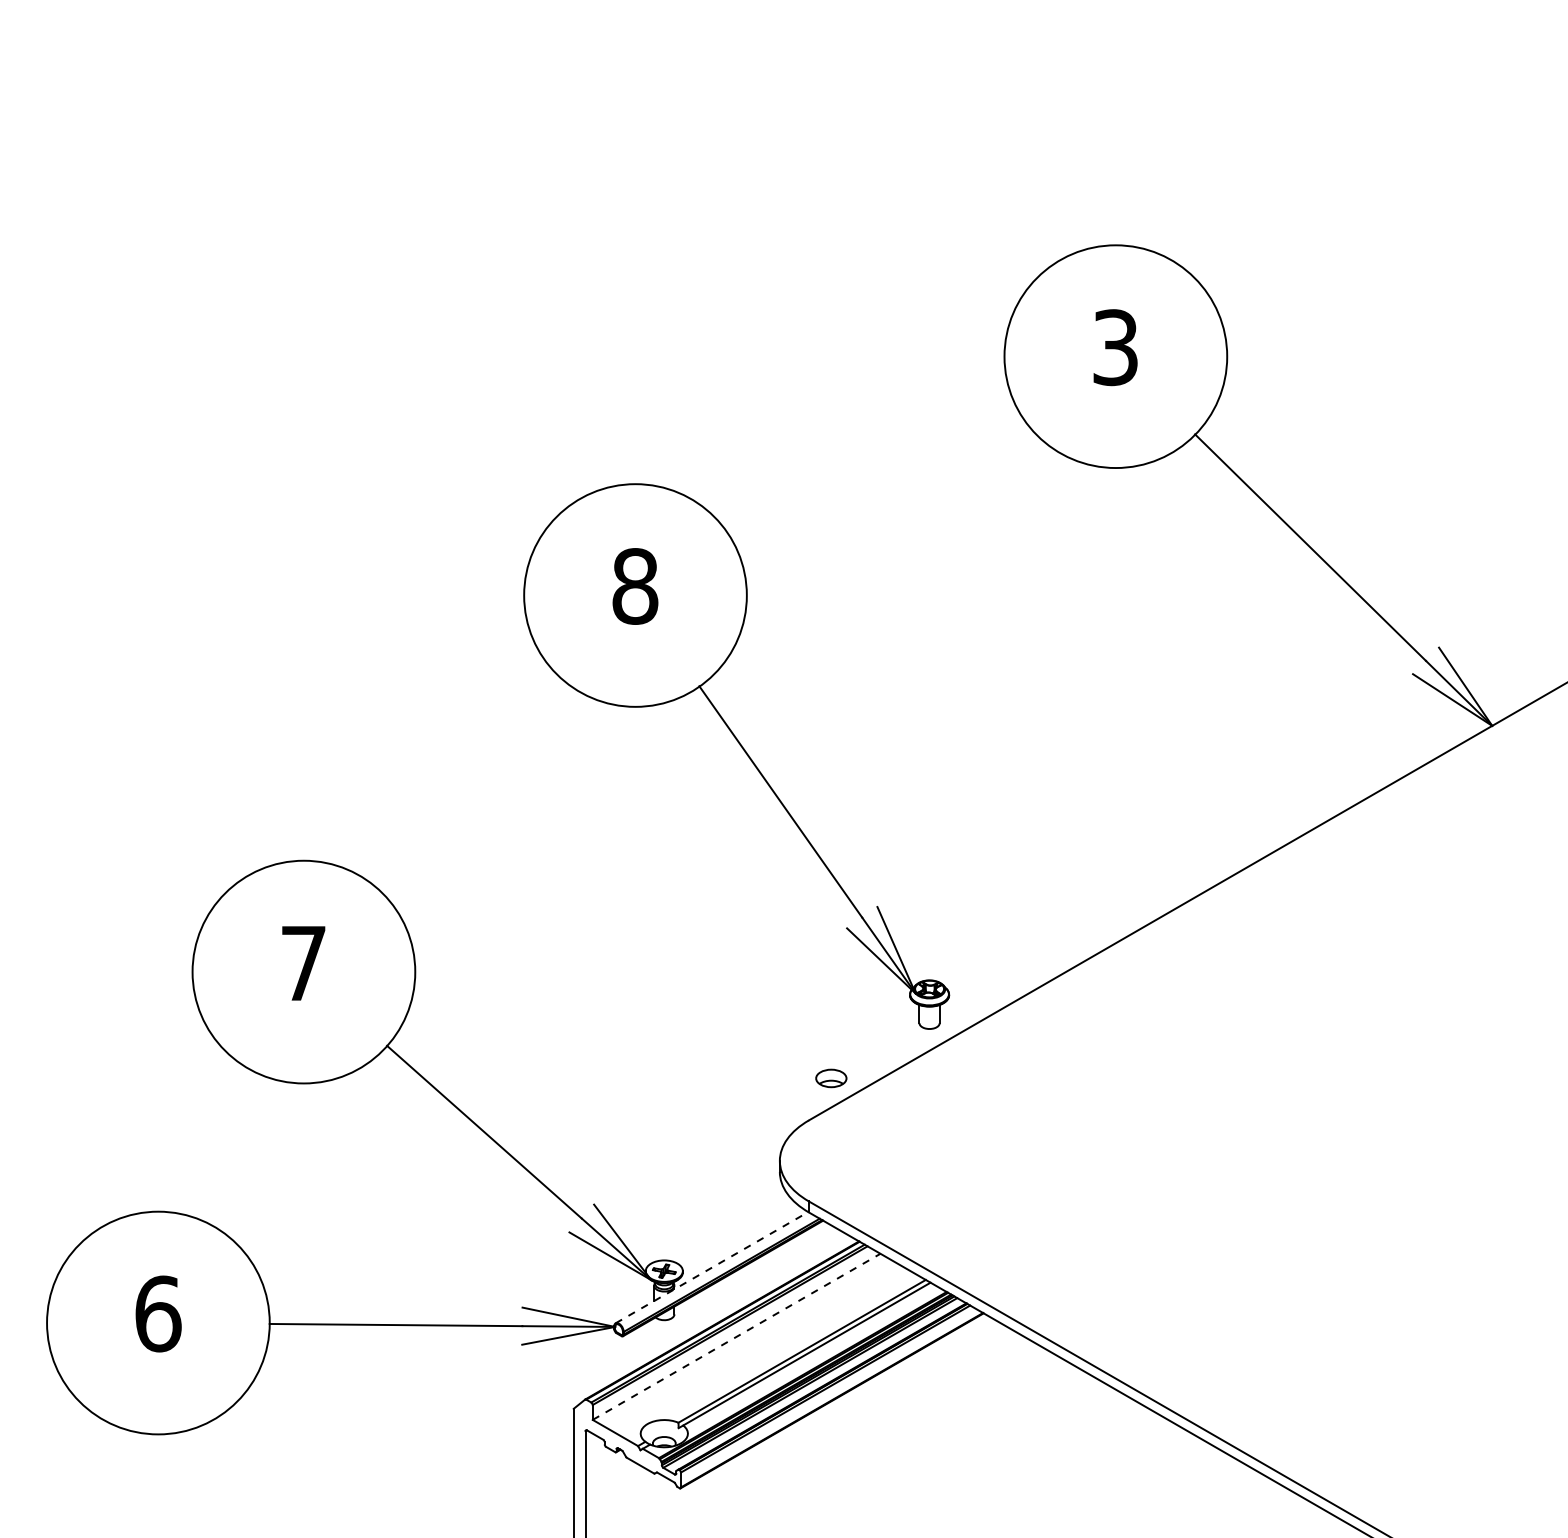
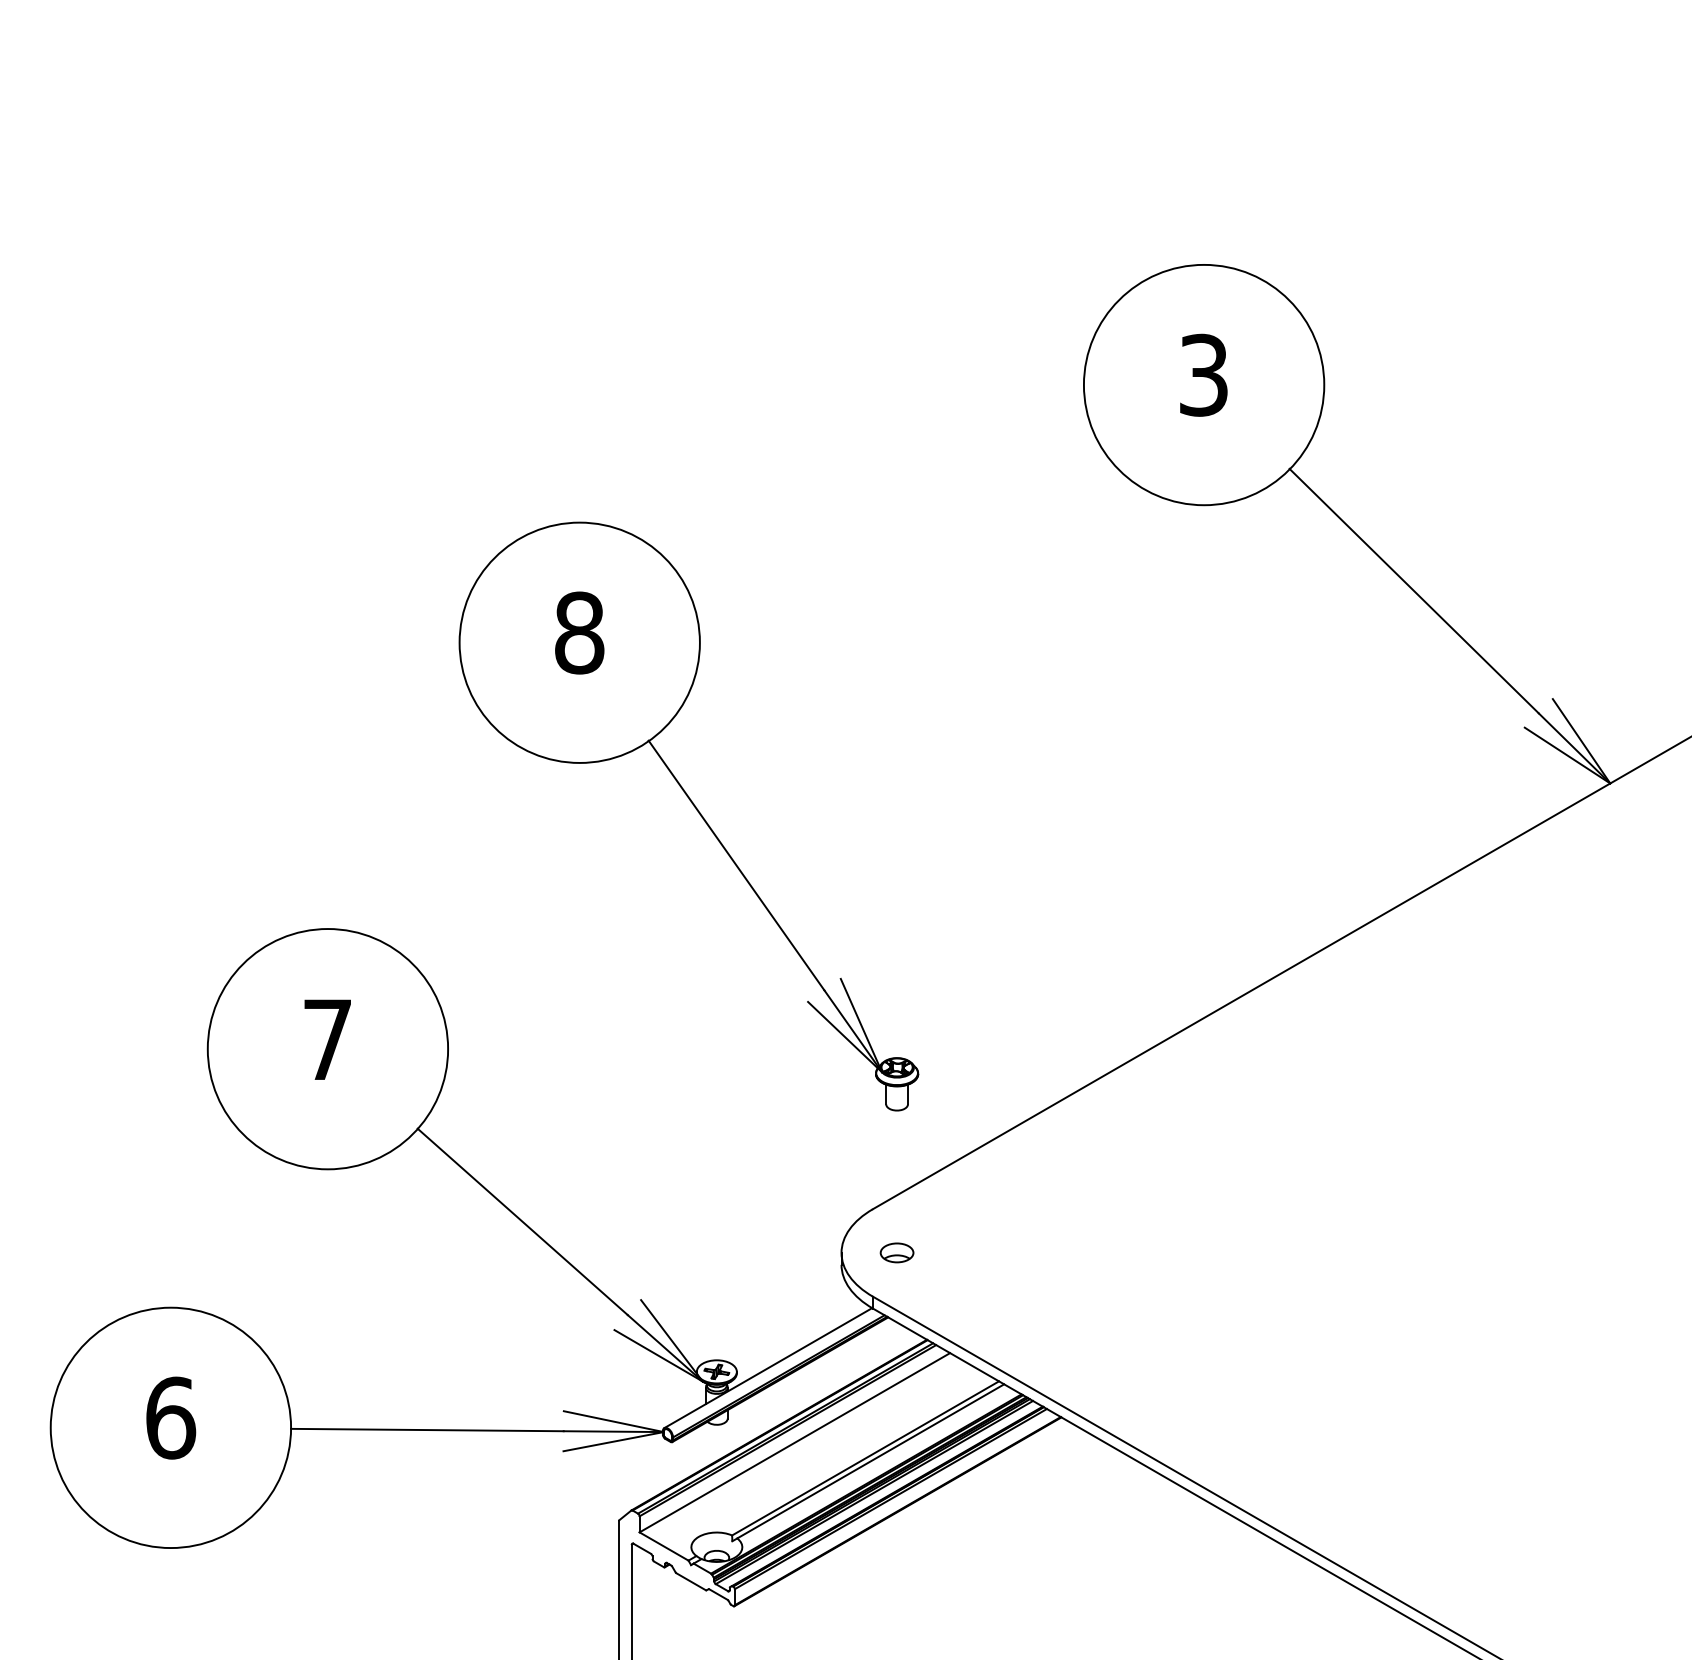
part: (742, 750) -> (695, 809), moved
part: (830, 1078) -> (896, 1252), moved
line: (712, 1267) -> (768, 1367), dashed -> solid
line: (737, 1336) -> (795, 1442), dashed -> solid

